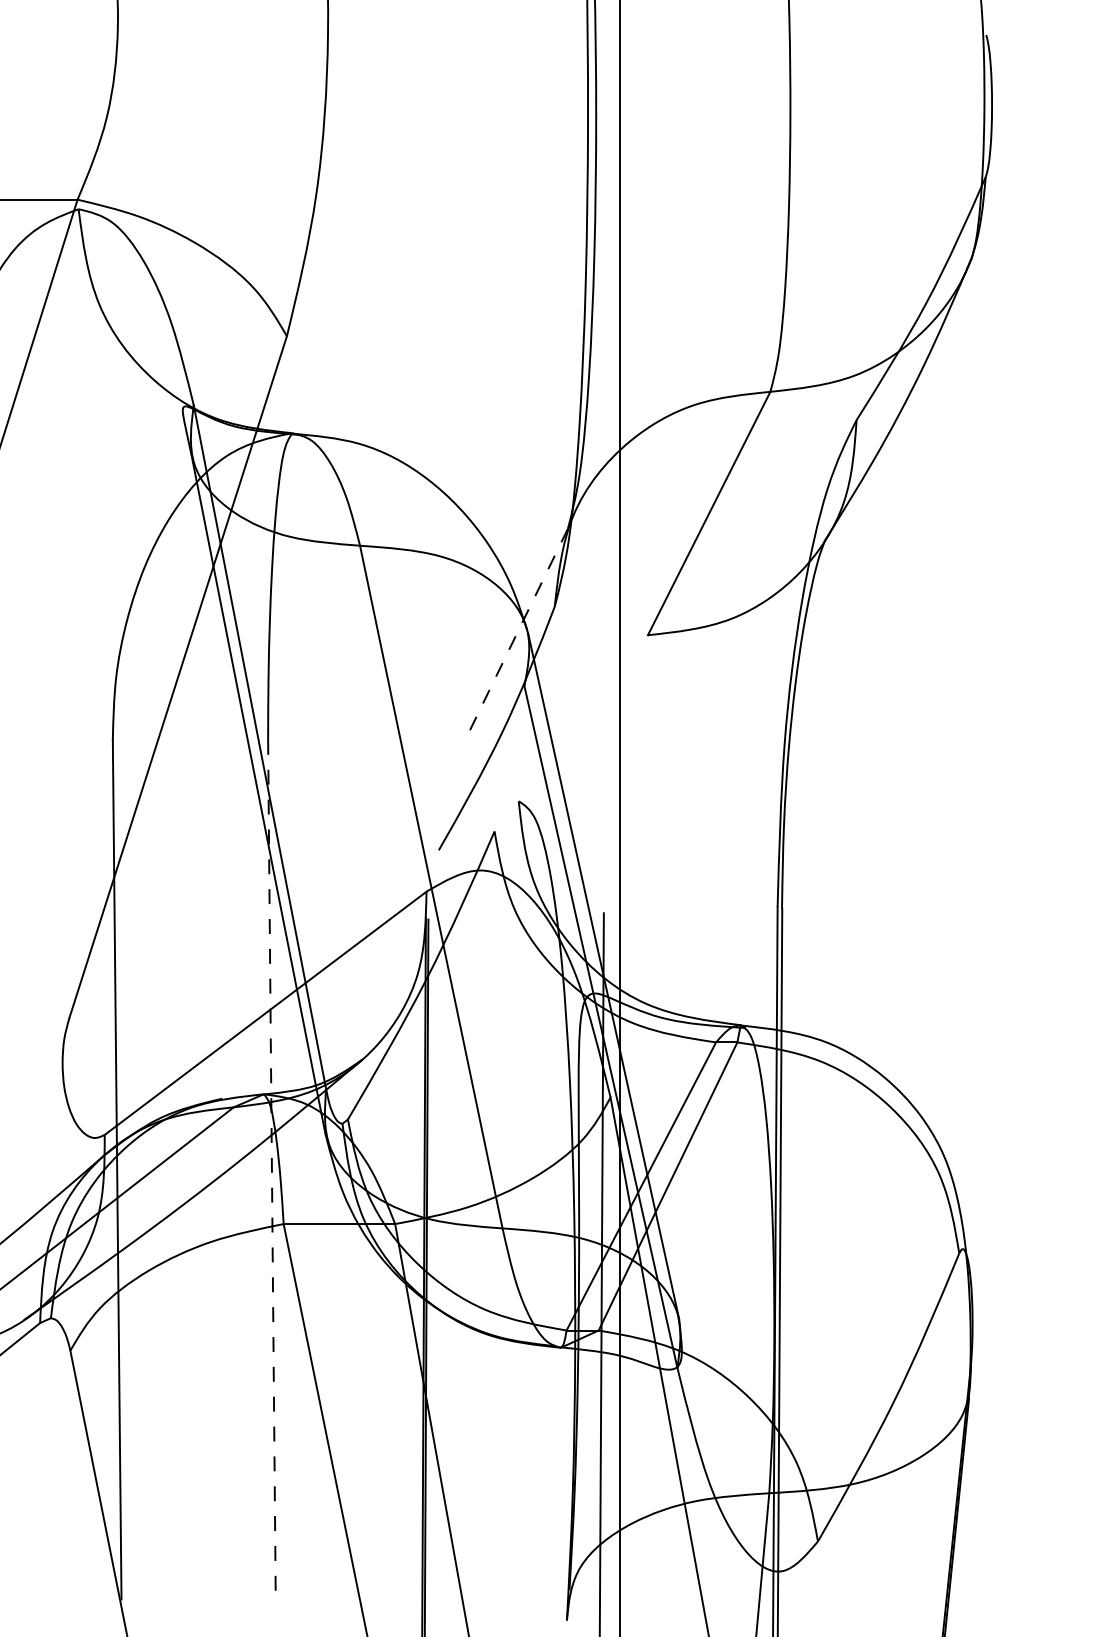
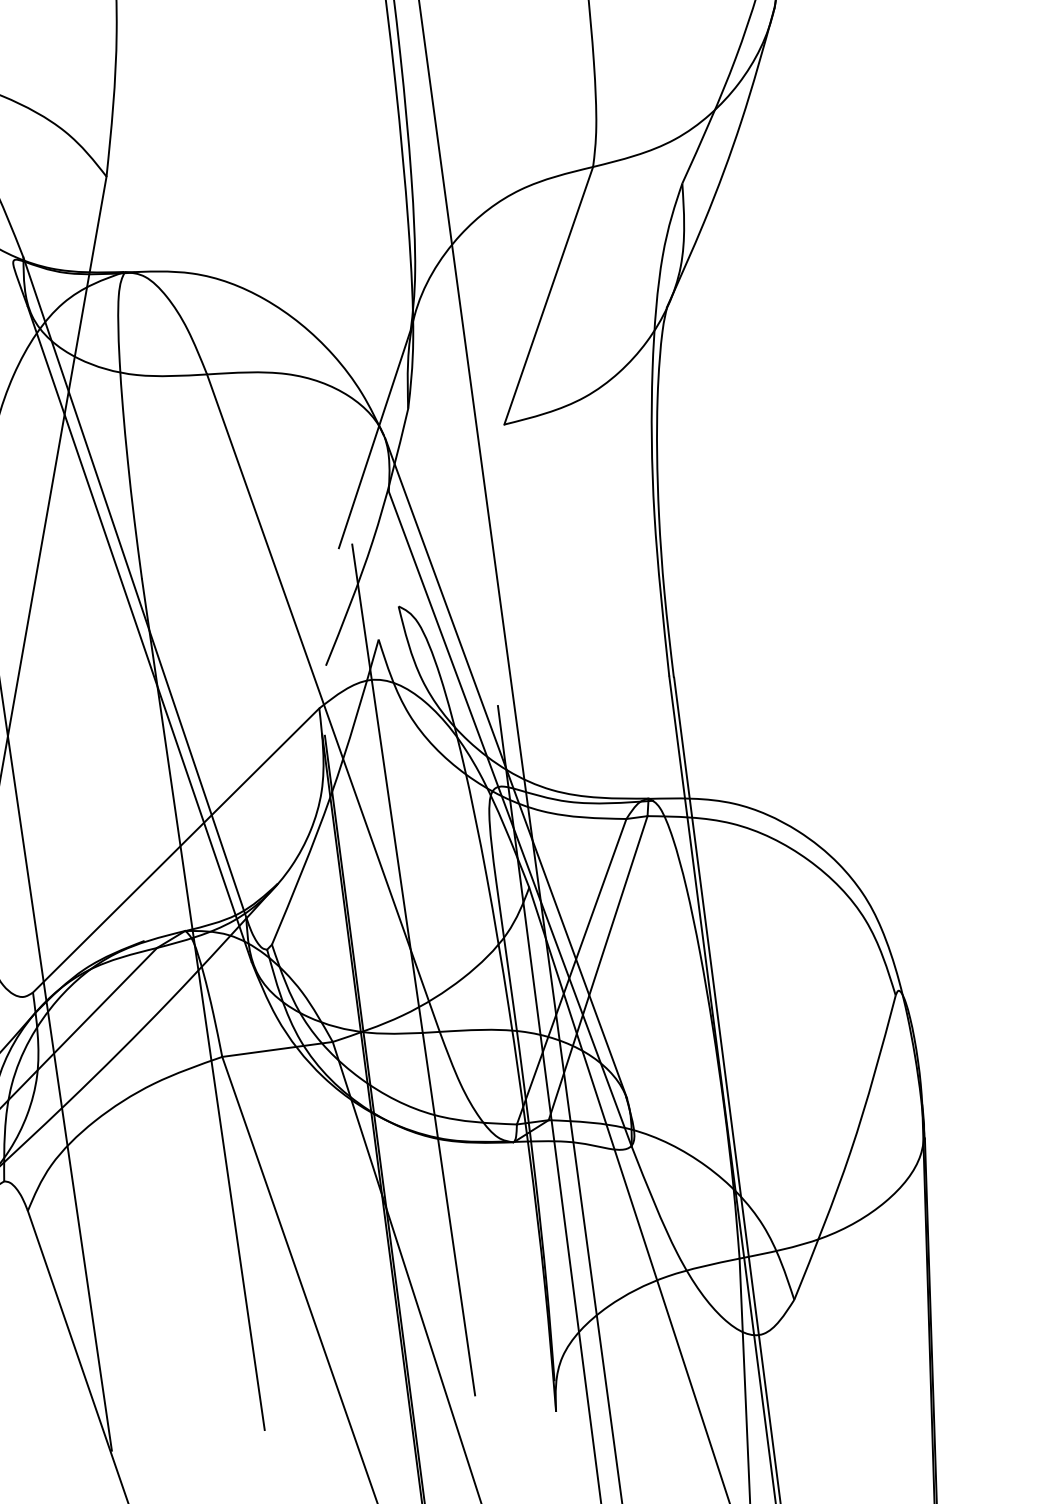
line: (517, 632) -> (374, 439), dashed -> solid
line: (484, 1163) -> (413, 969), added
line: (271, 1169) -> (202, 1004), dashed -> solid

